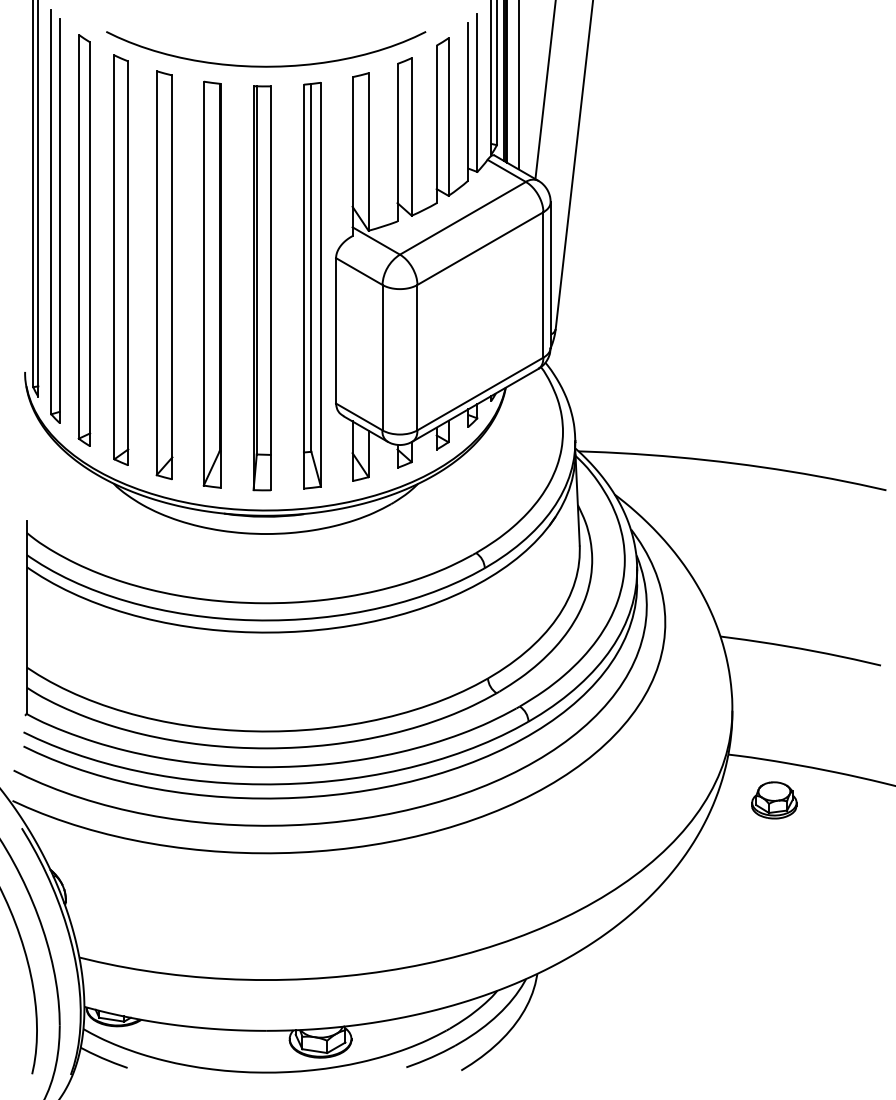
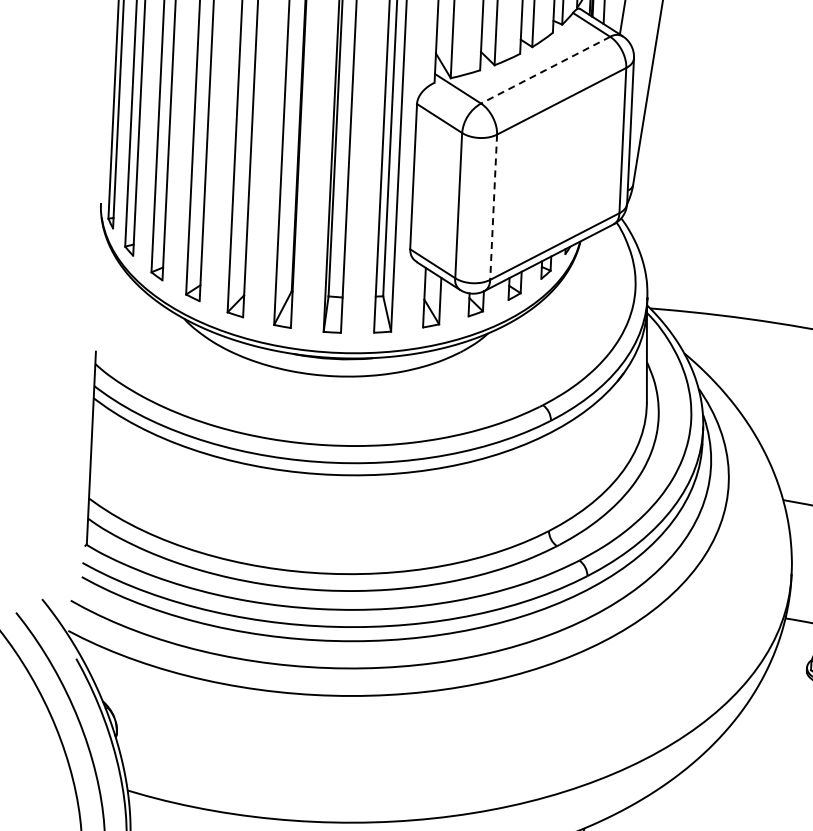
line: (462, 218) -> (545, 70), solid -> dashed
line: (417, 357) -> (493, 207), solid -> dashed

